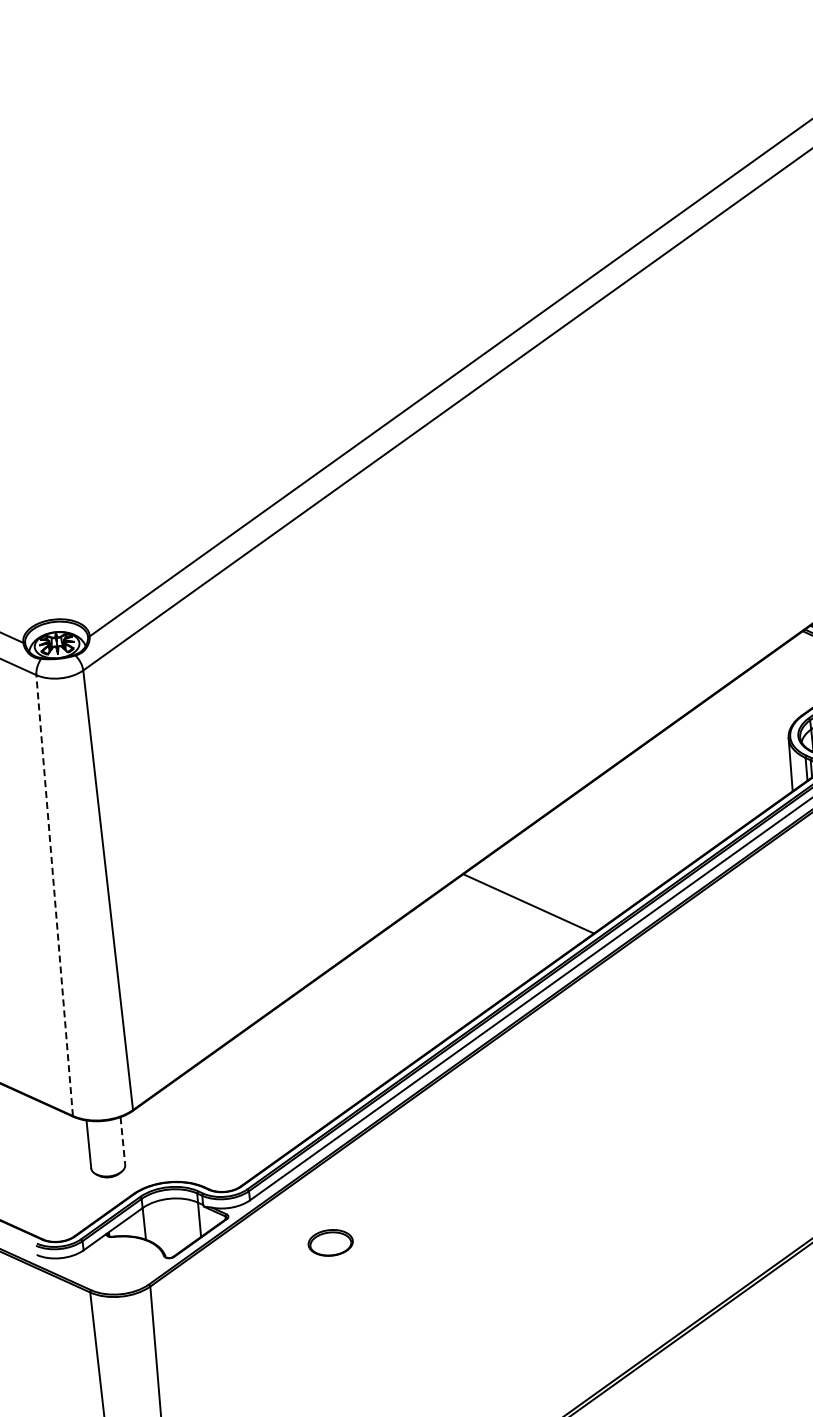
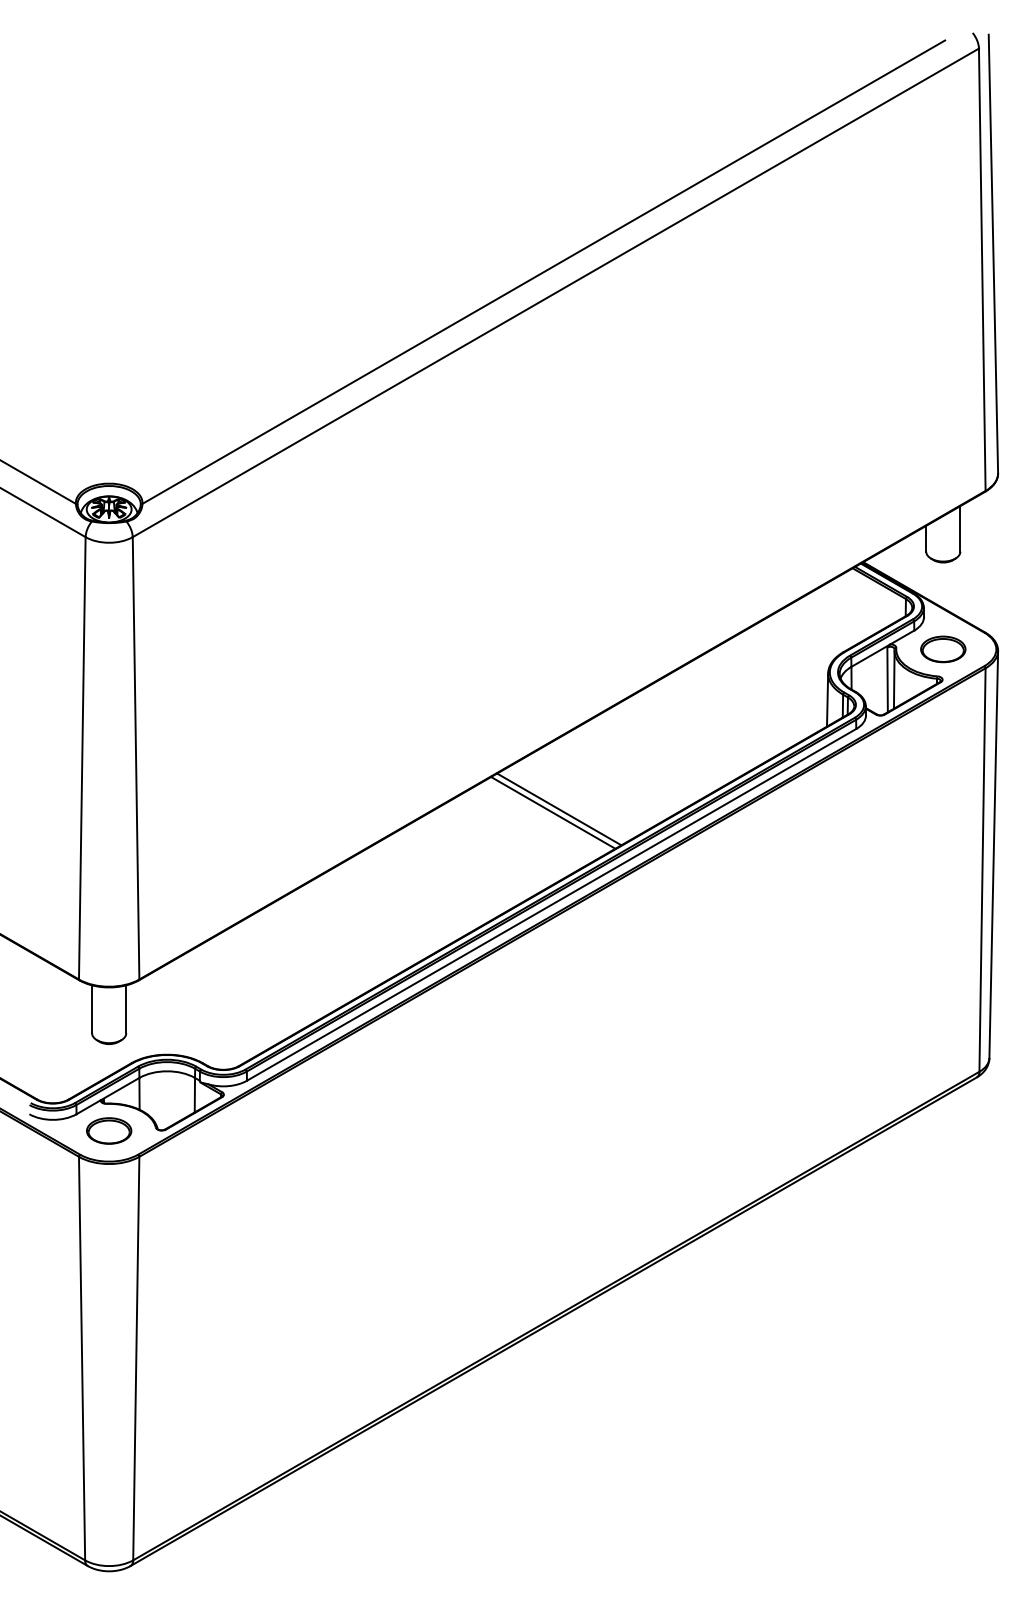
line: (54, 894) -> (82, 757), dashed -> solid
line: (534, 899) -> (559, 809), added
line: (123, 1141) -> (126, 1009), dashed -> solid
part: (331, 1242) -> (109, 1130), moved

